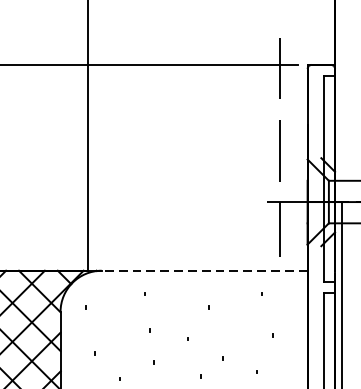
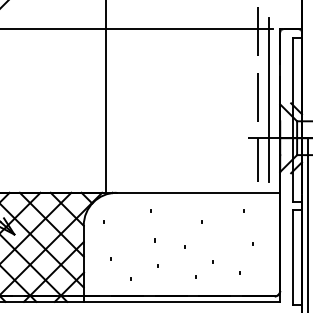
line: (294, 153) -> (269, 99), added
line: (204, 270) -> (198, 192), dashed -> solid

